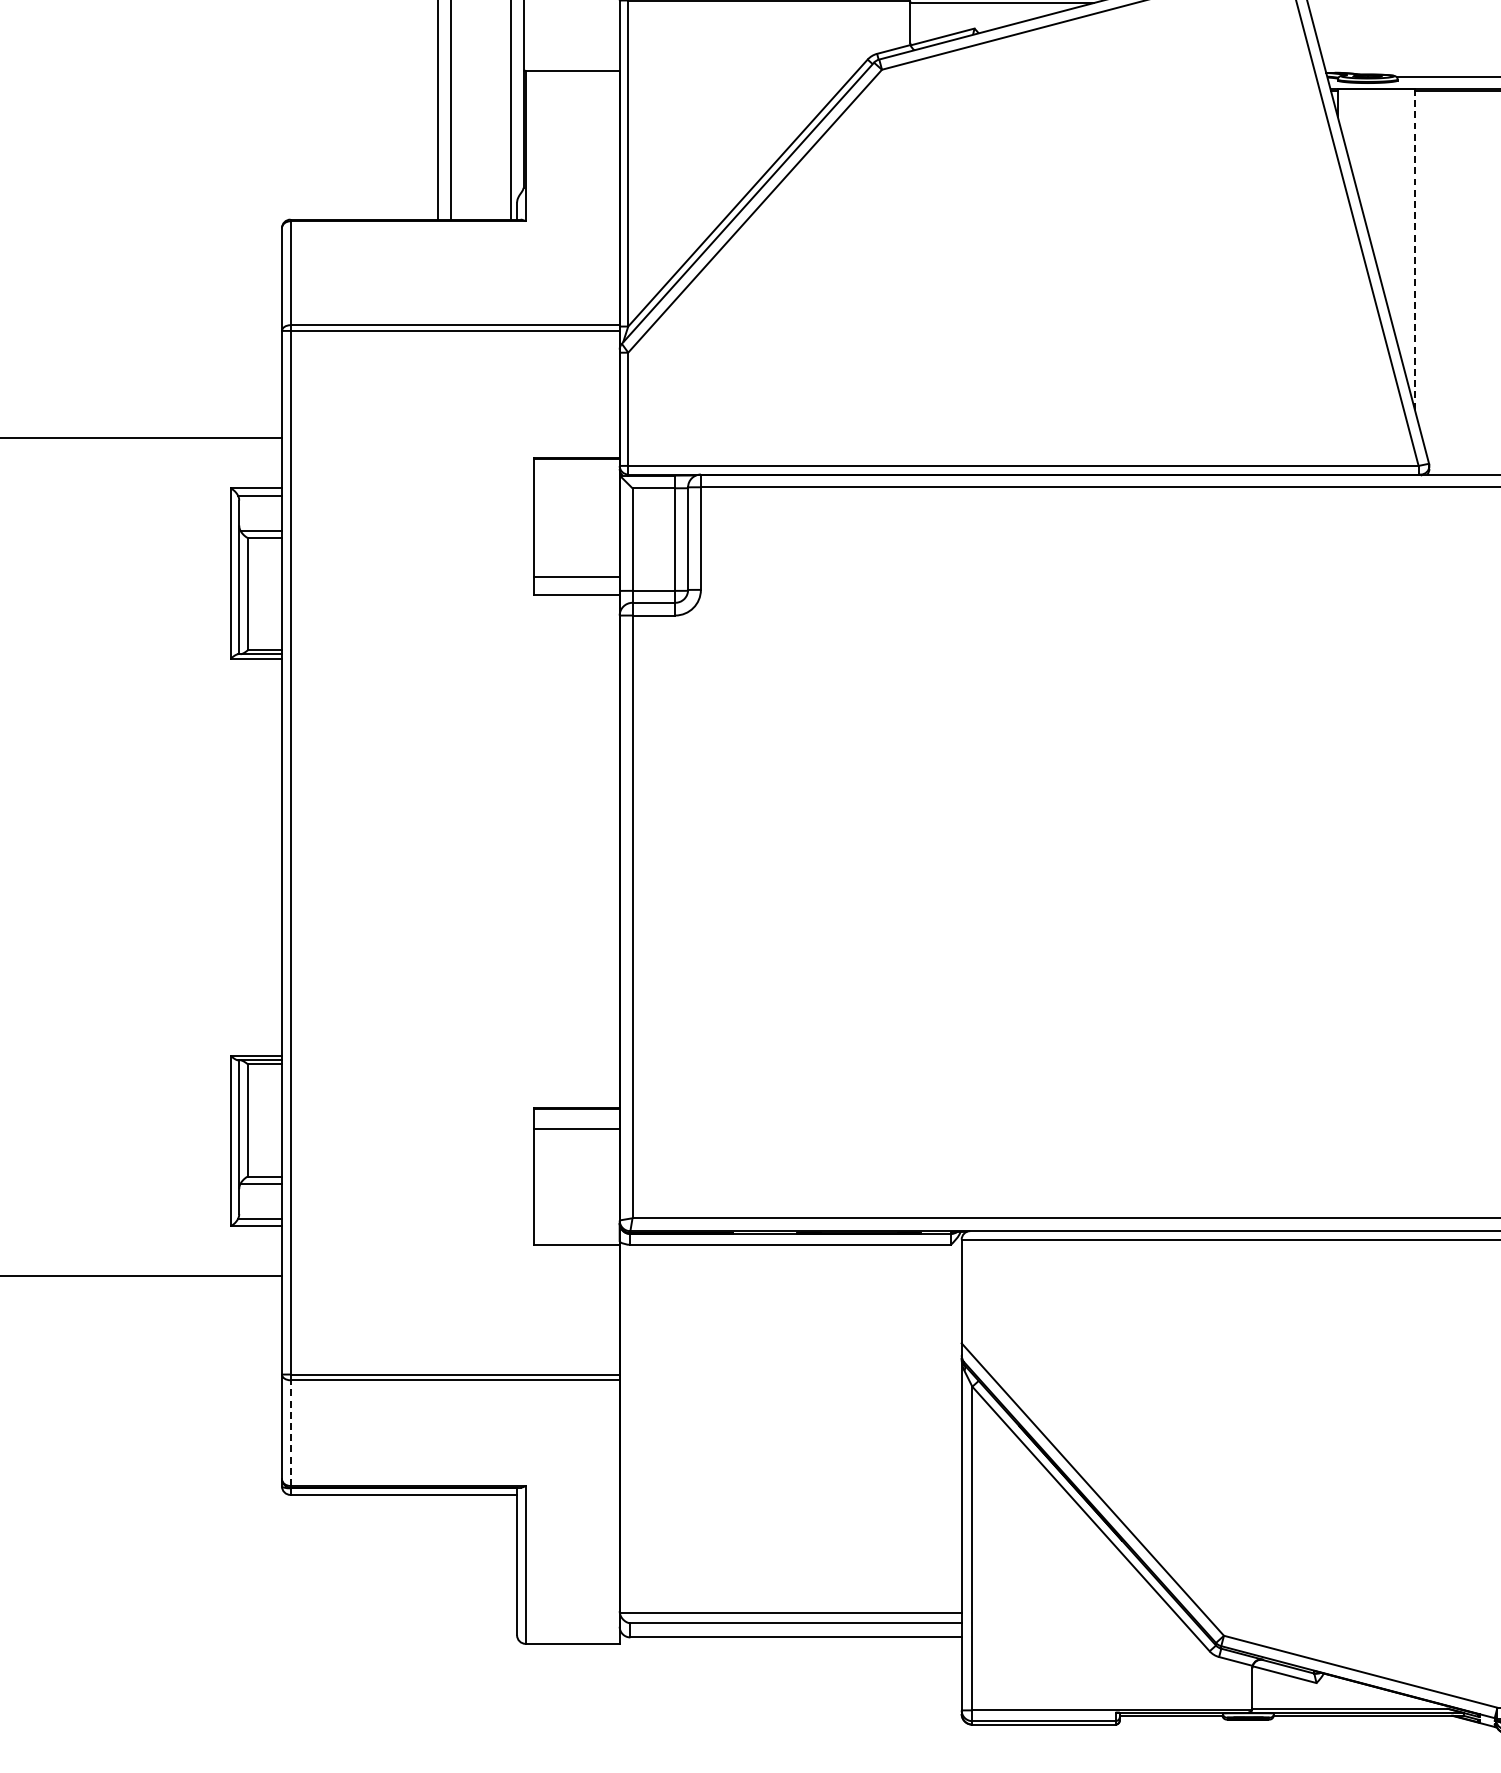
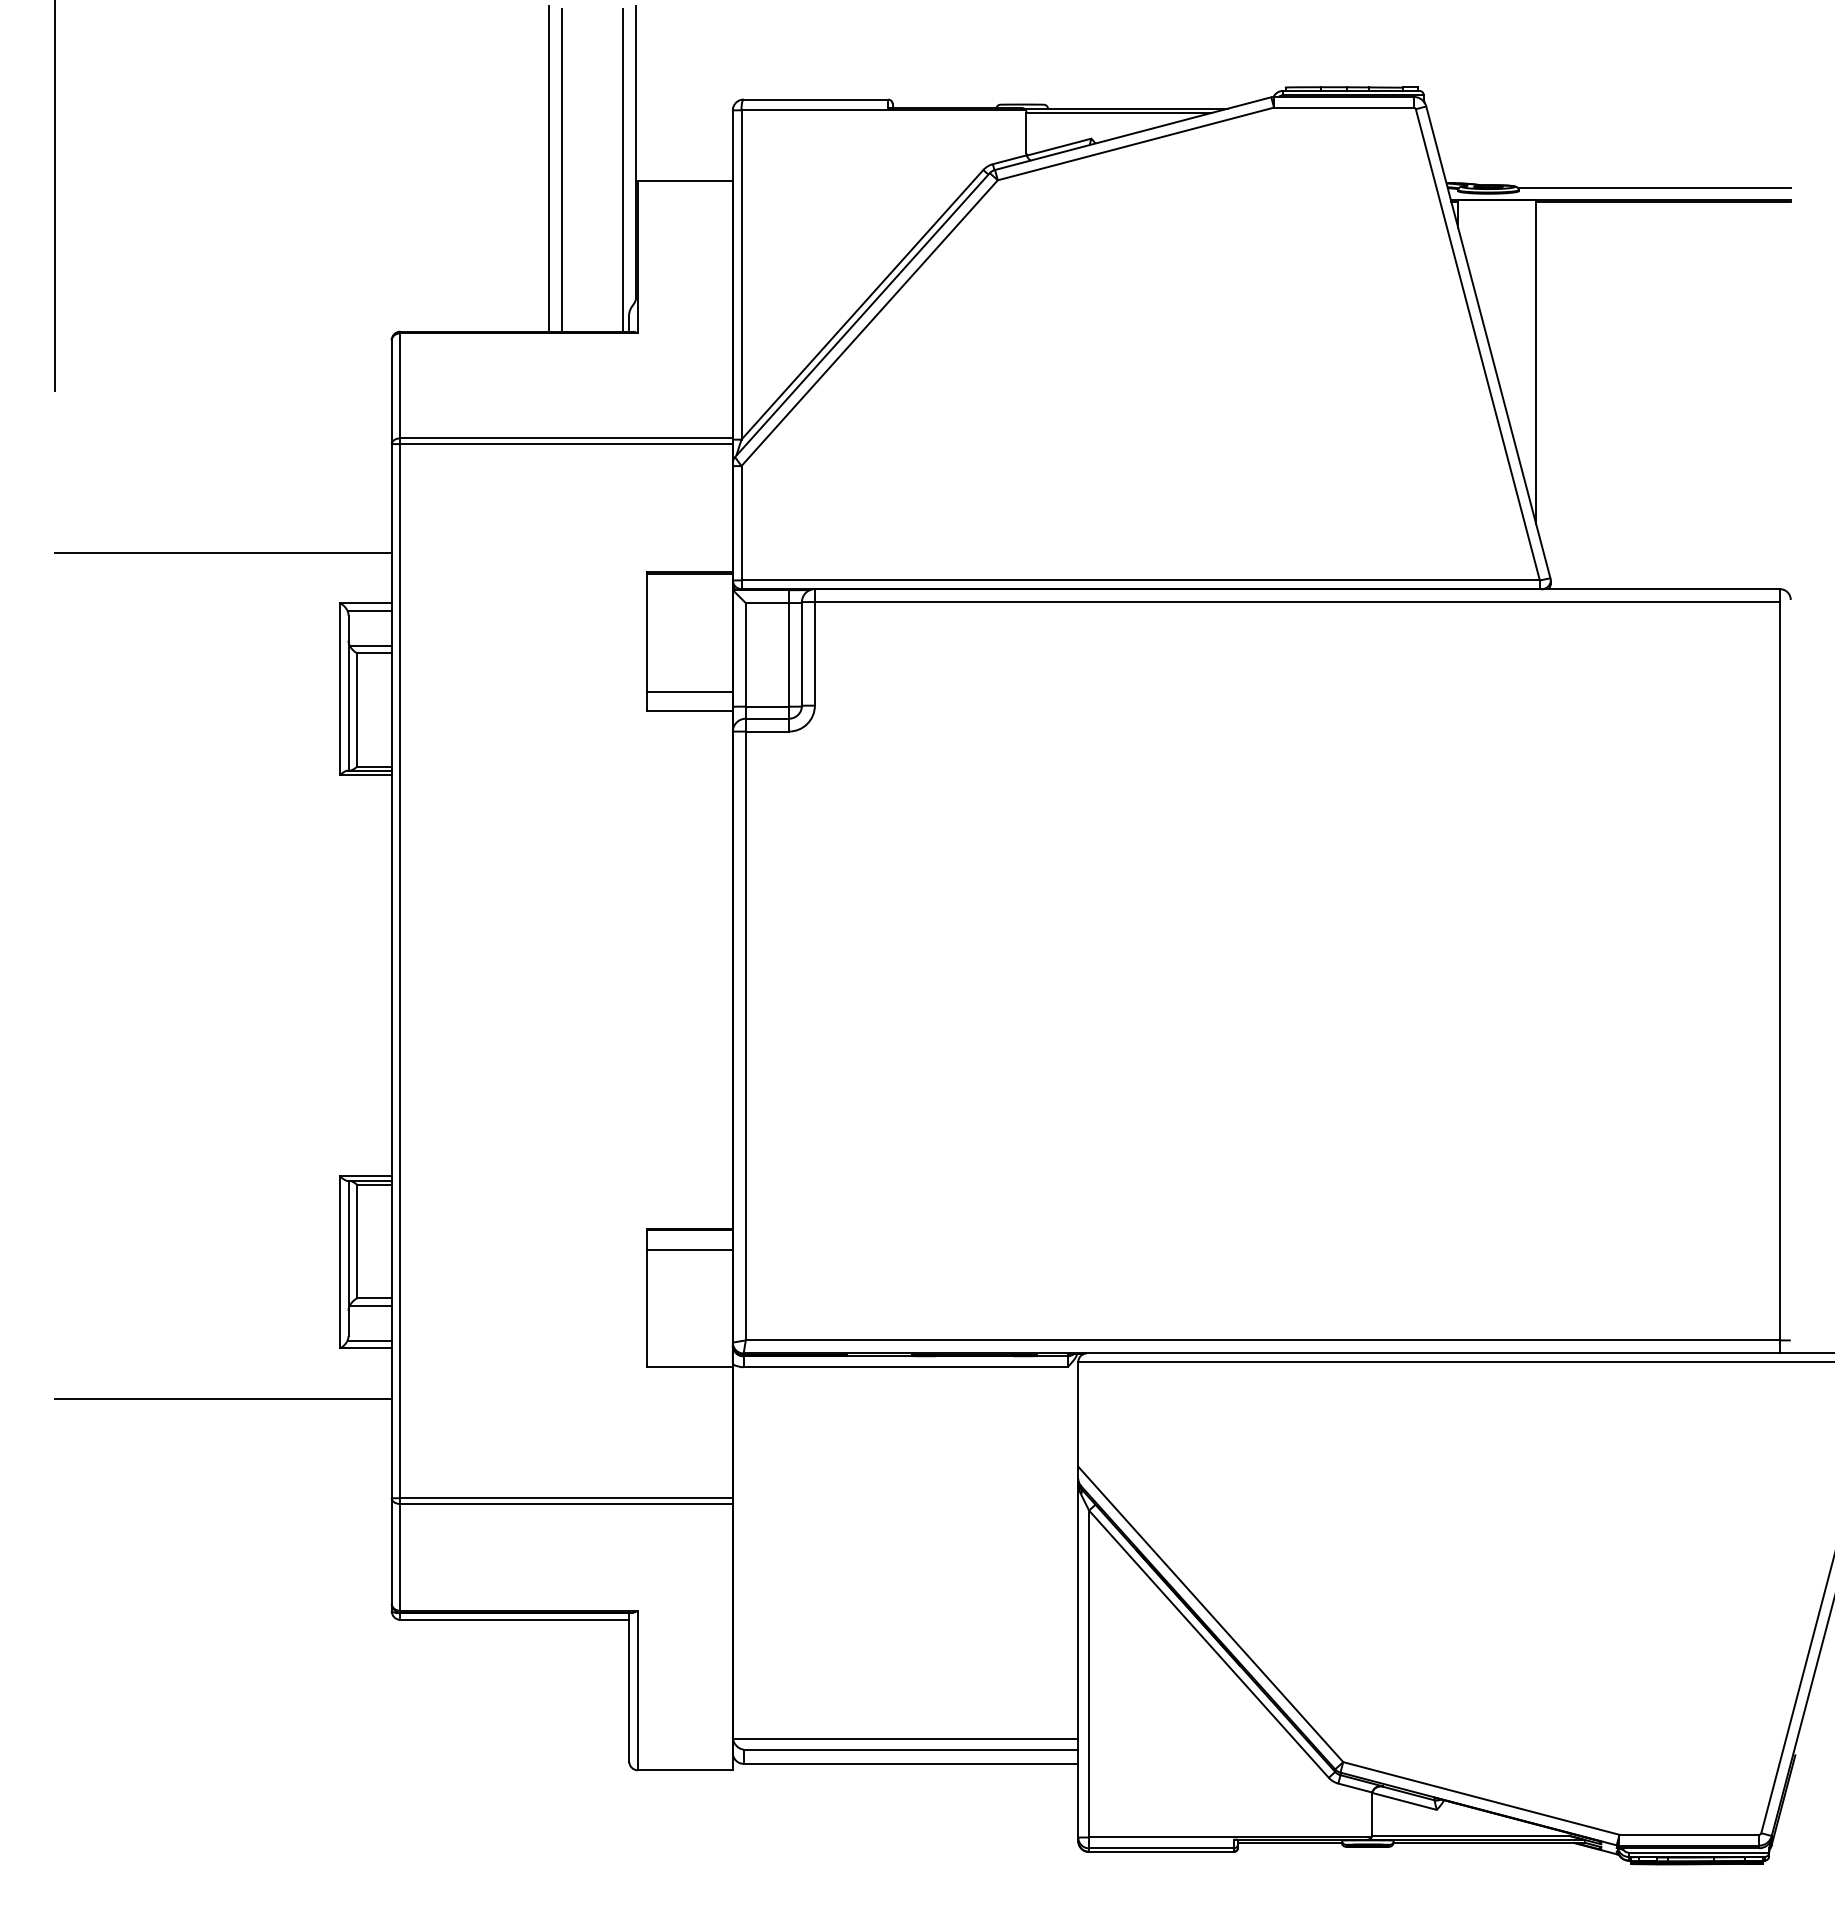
line: (1415, 250) -> (1536, 362), dashed -> solid
line: (290, 1432) -> (400, 1556), dashed -> solid

